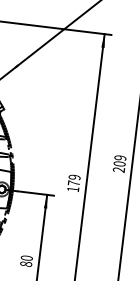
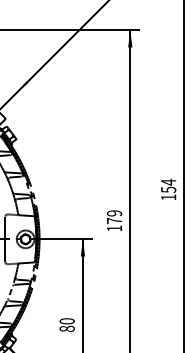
text: (119, 163) -> (168, 189), 209 -> 154

